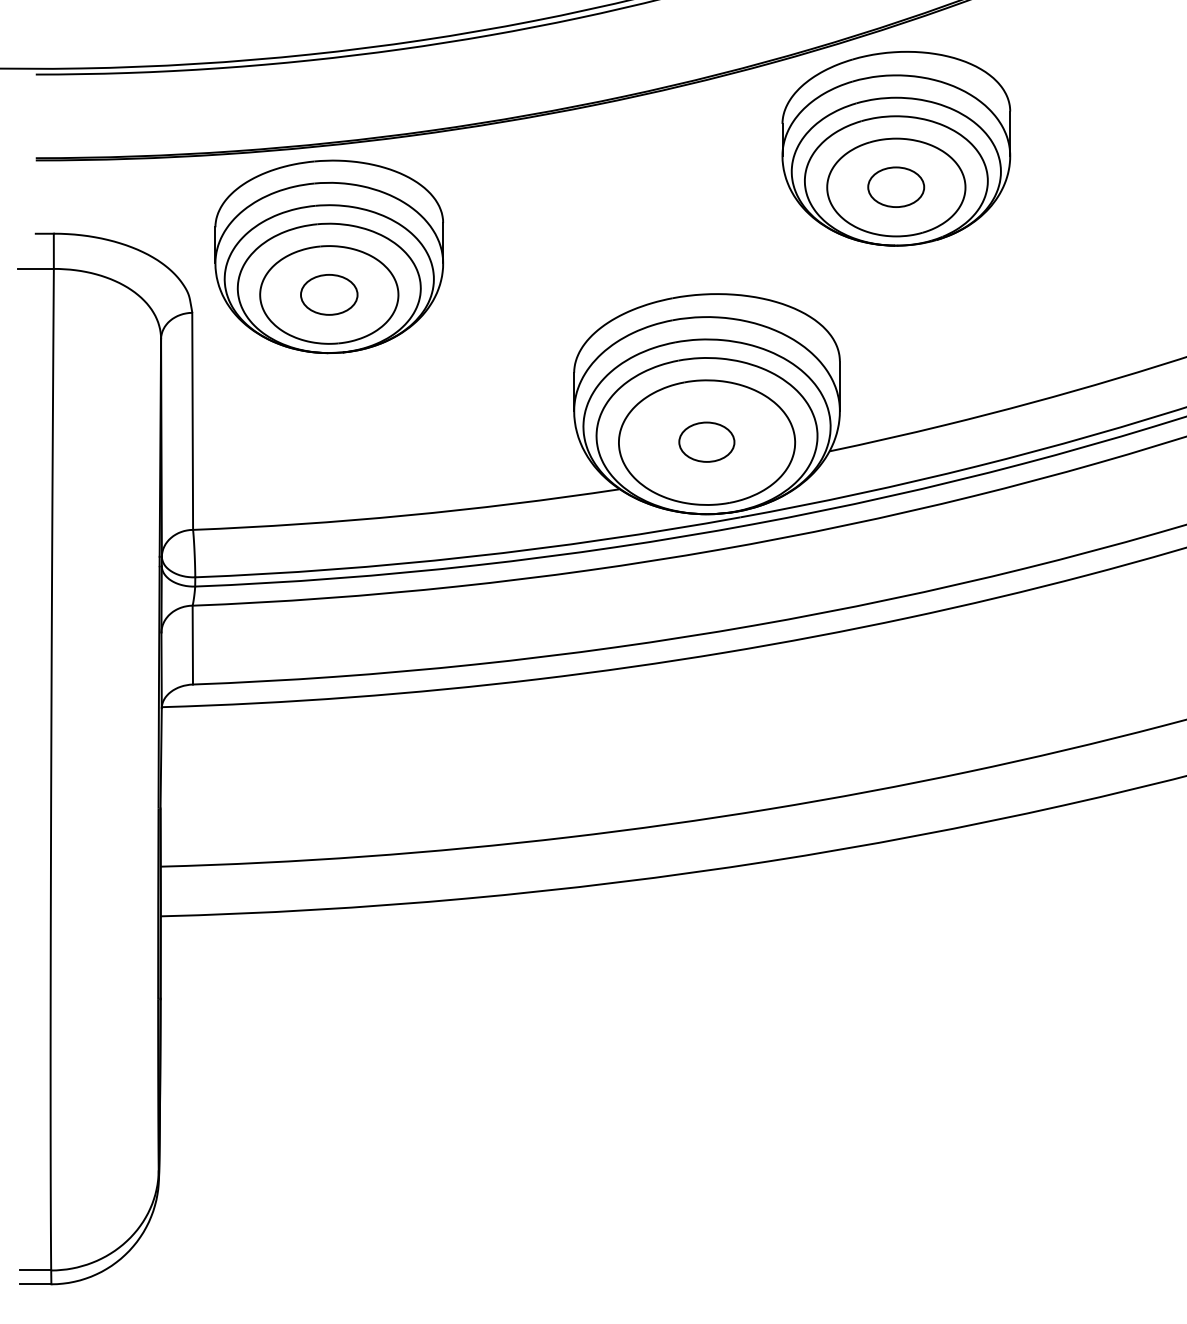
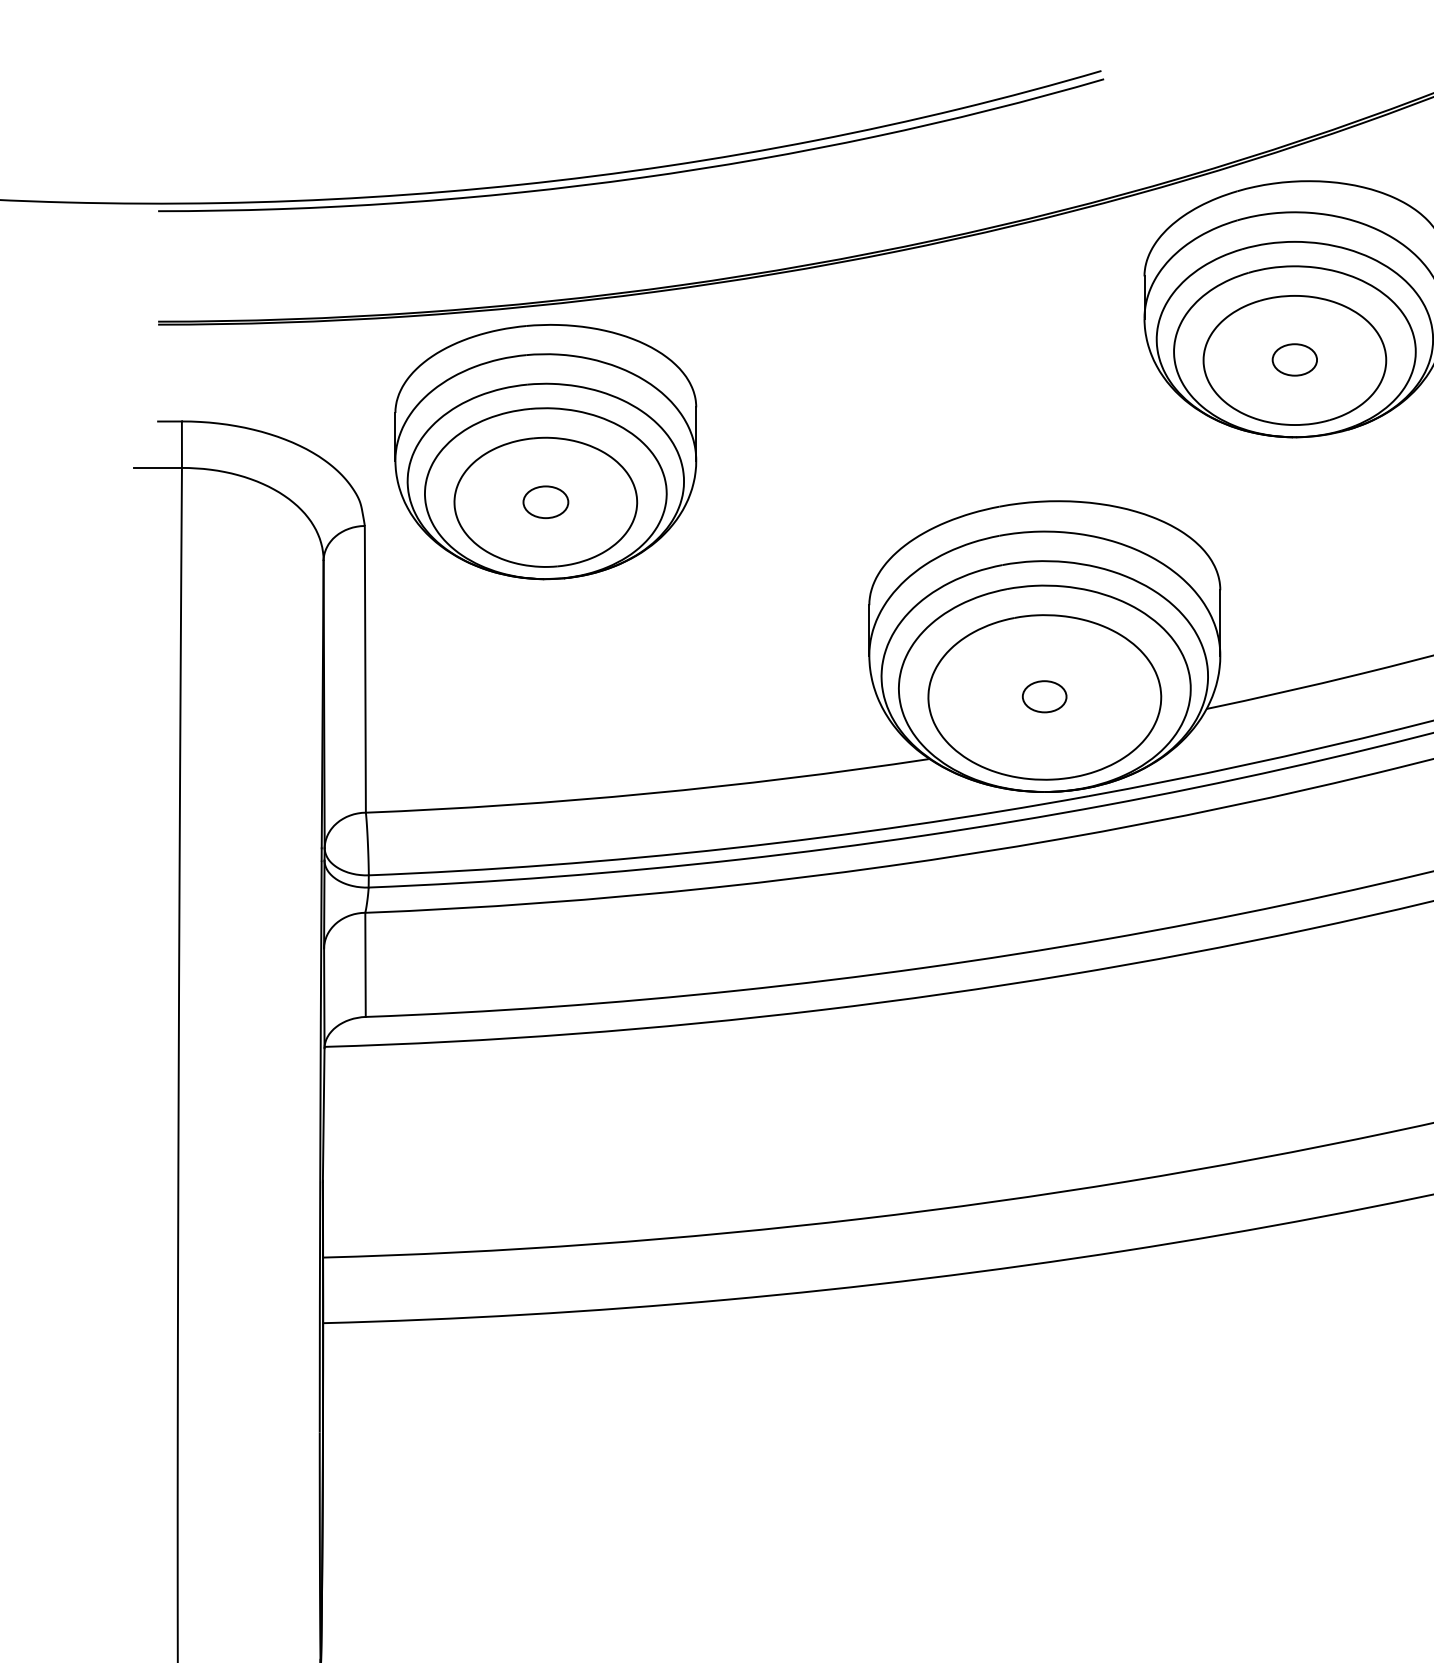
part: (896, 186) -> (1295, 359), size x0.6
part: (329, 294) -> (546, 501), size x0.6
part: (706, 441) -> (1044, 695), size x0.6

